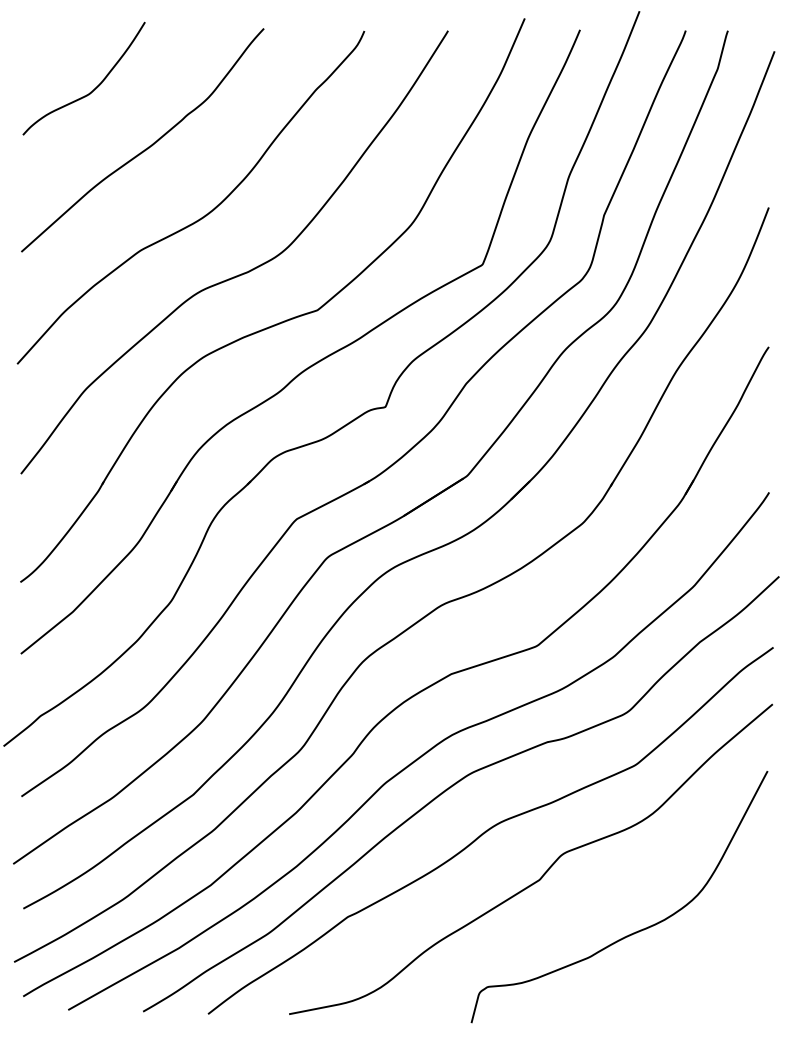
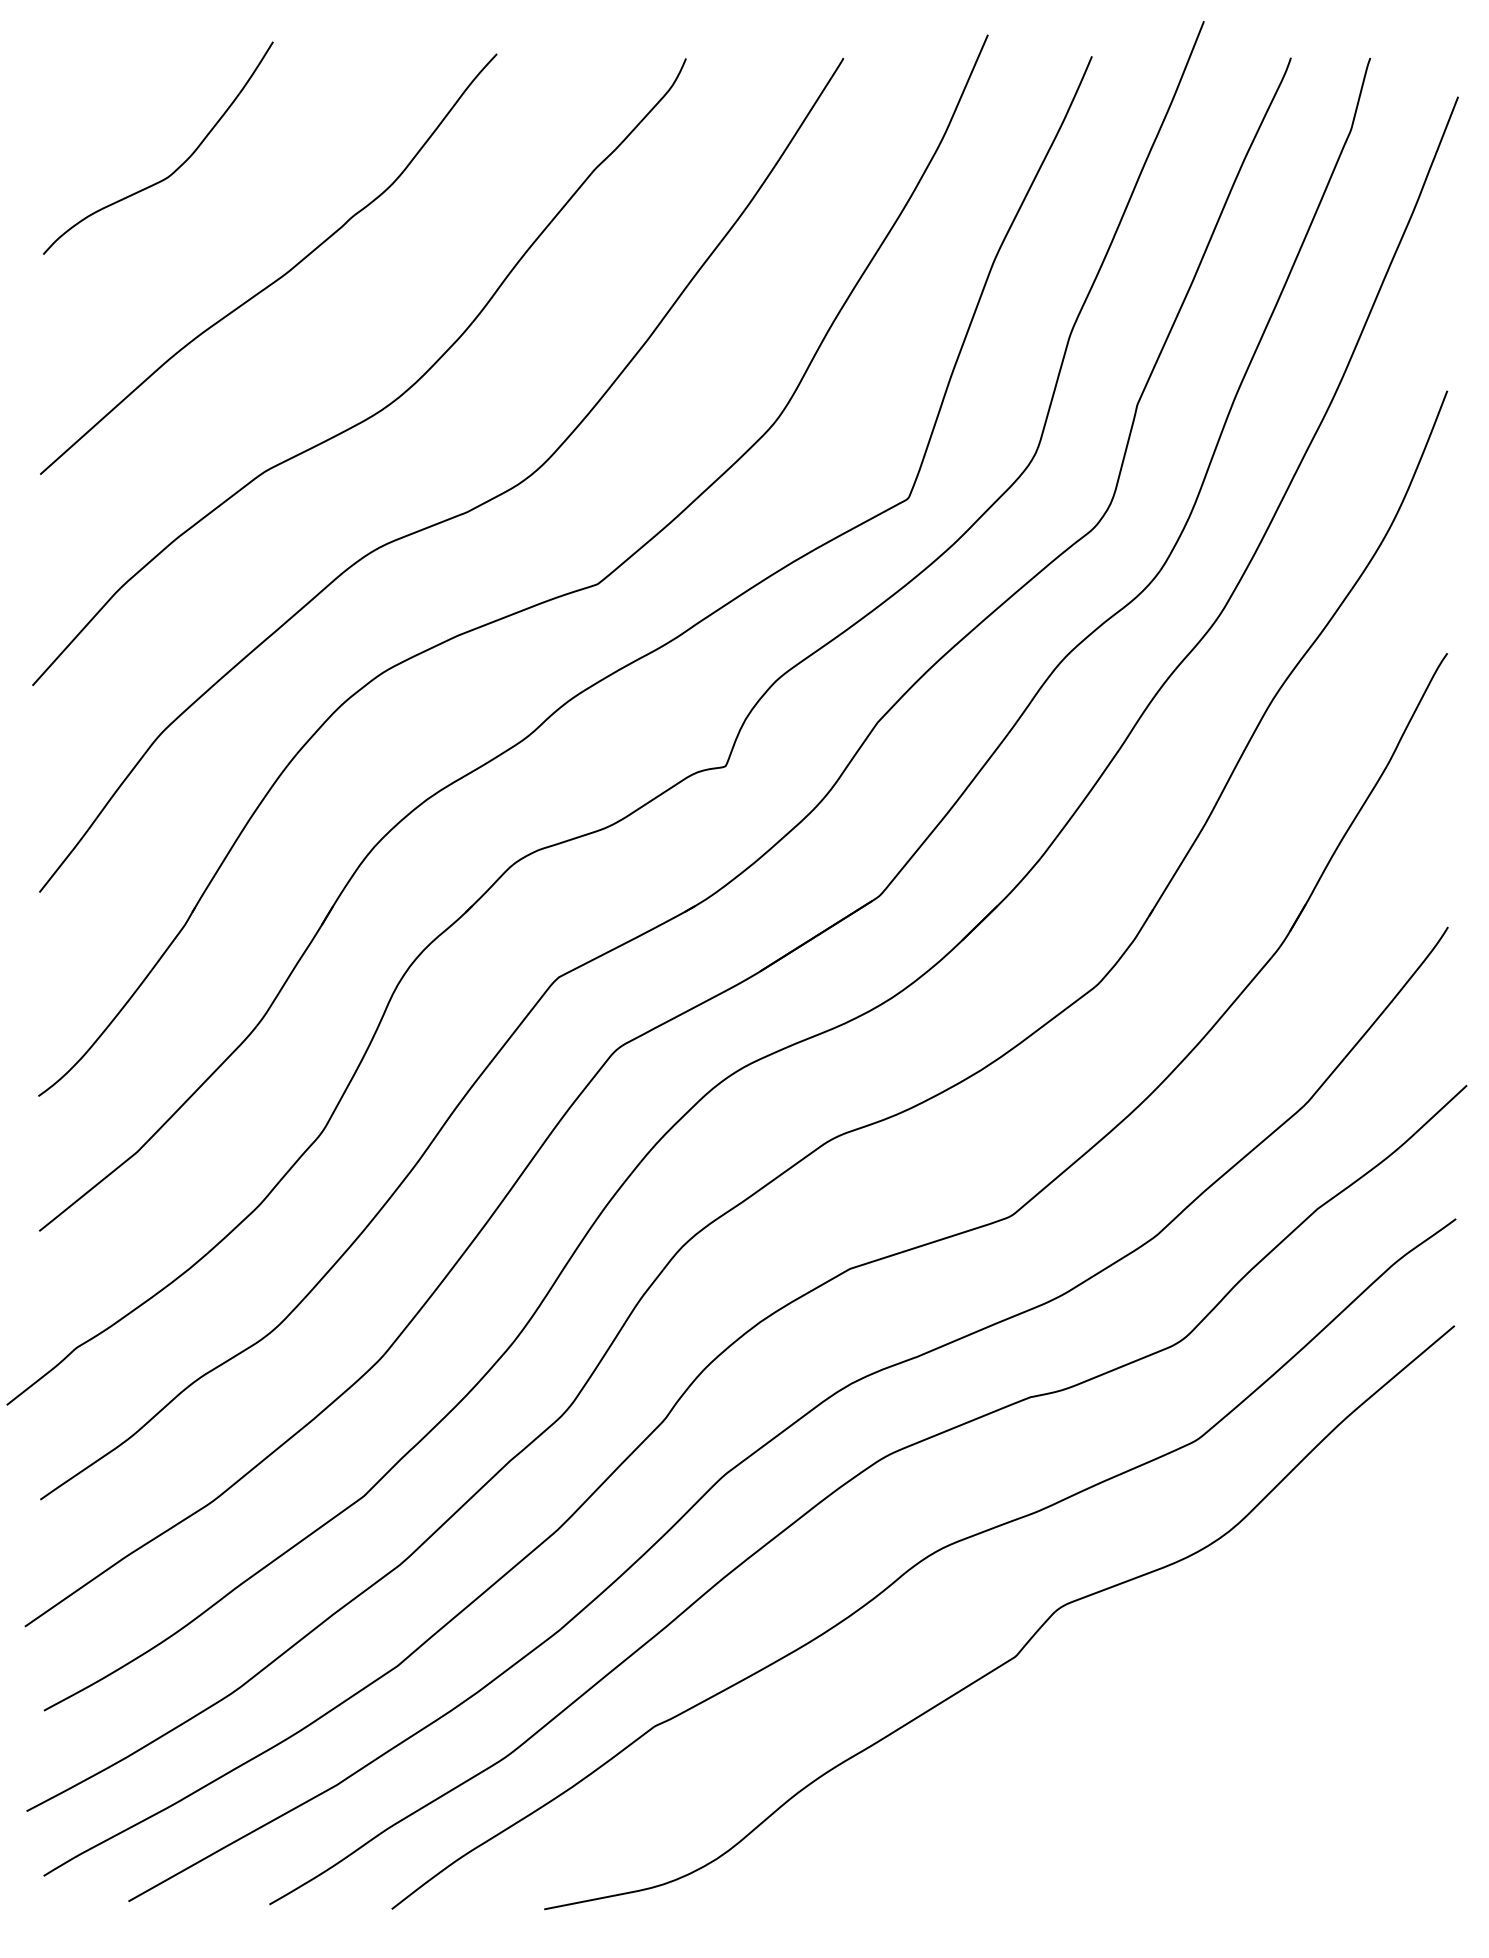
curve: (635, 931) -> (1196, 1753), removed

